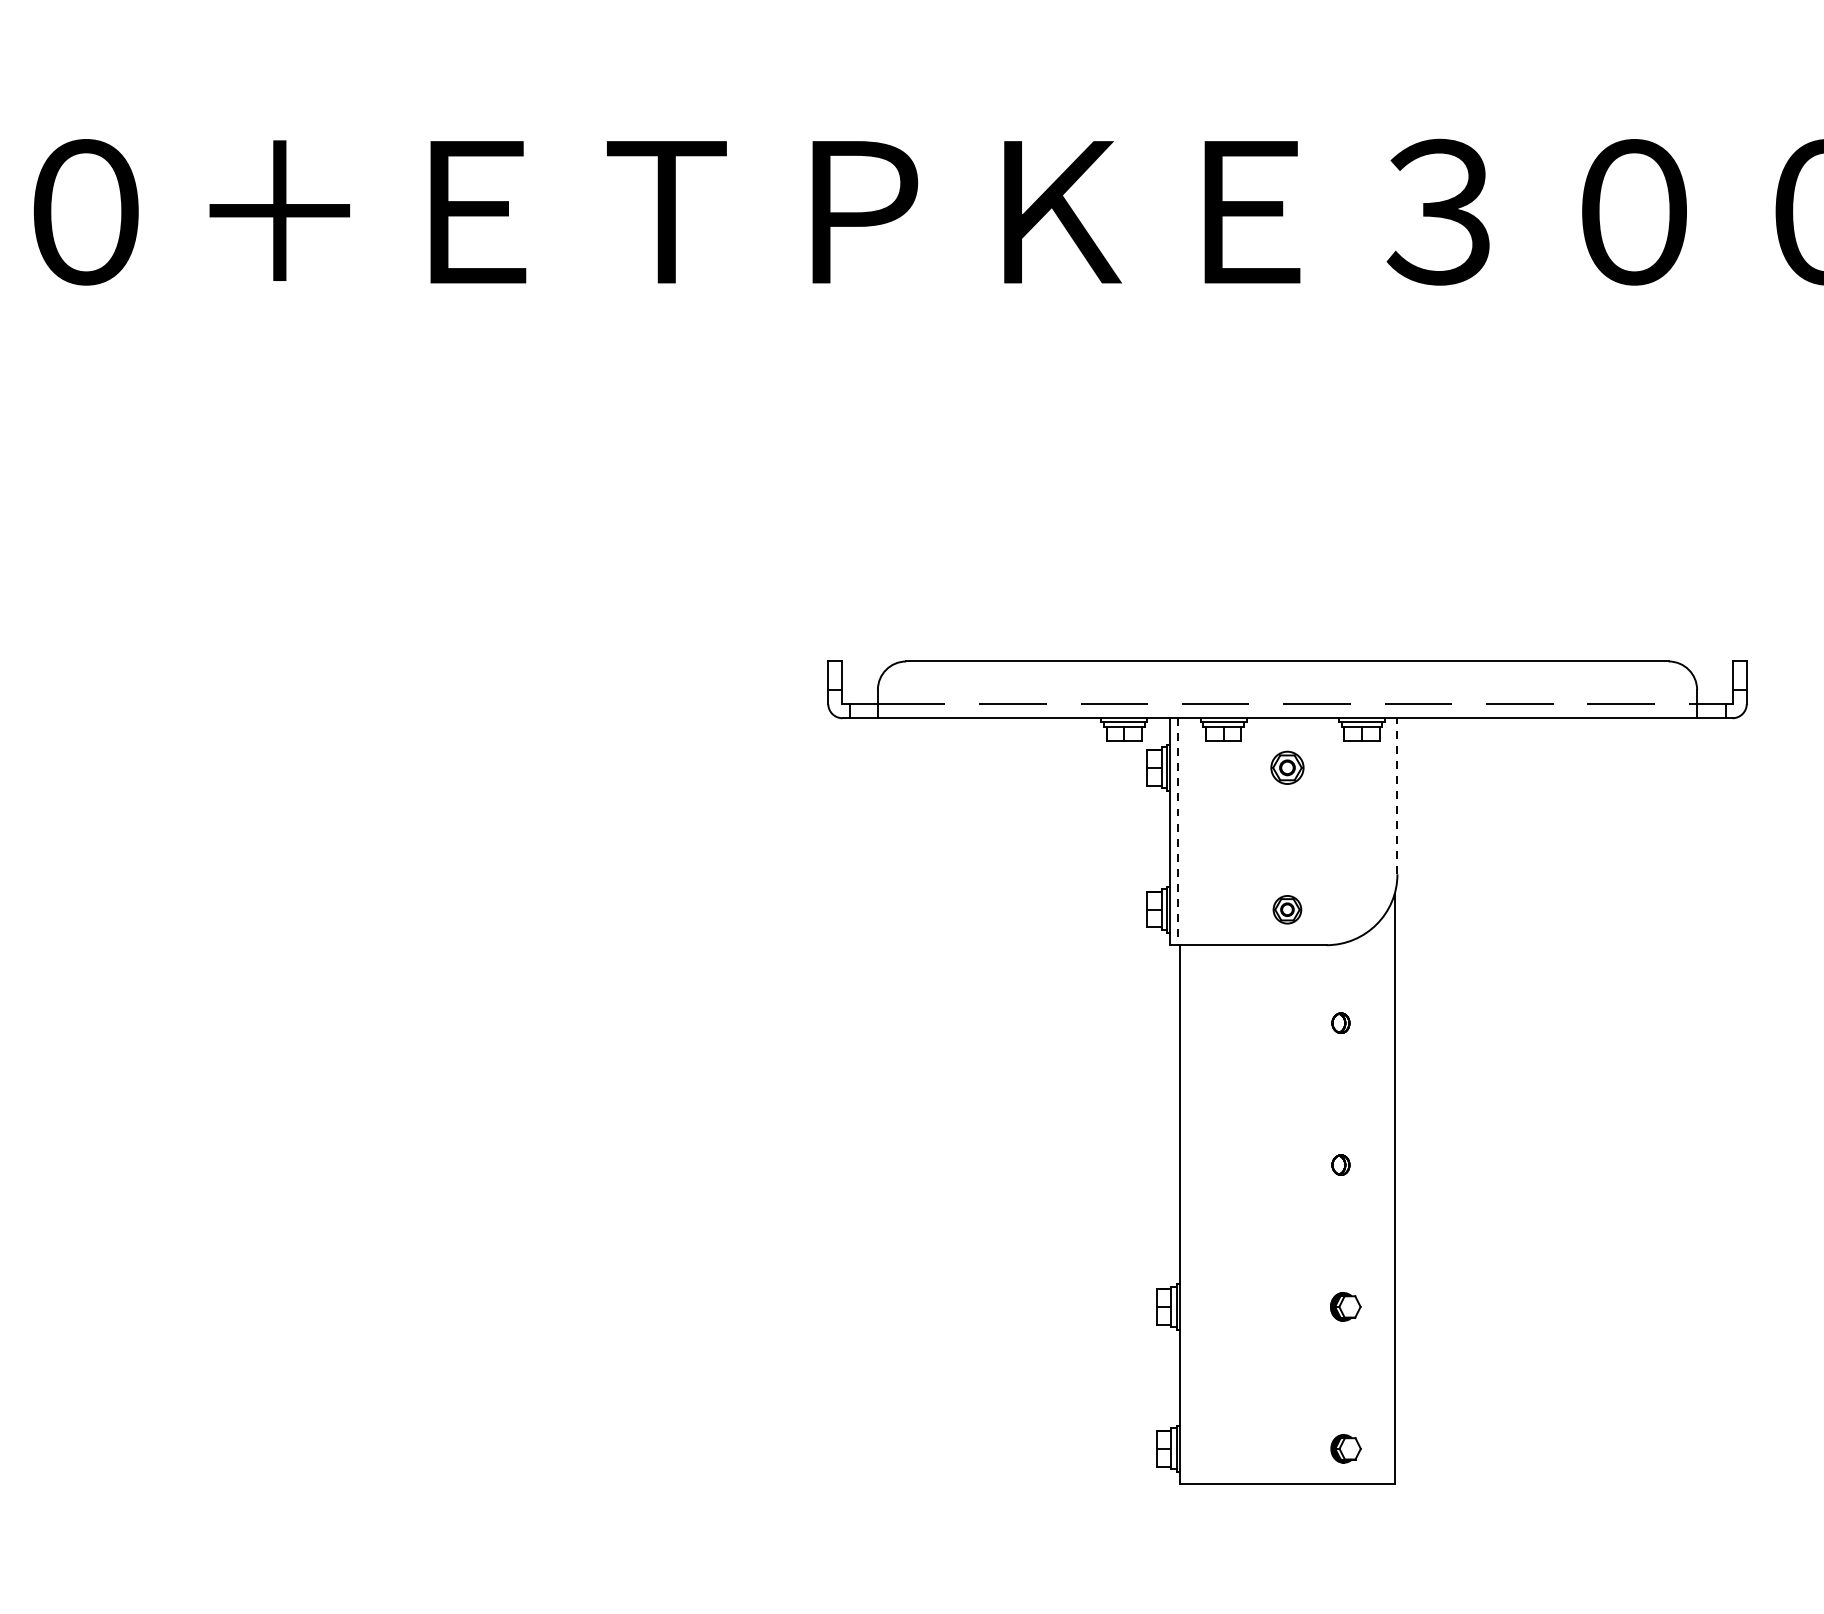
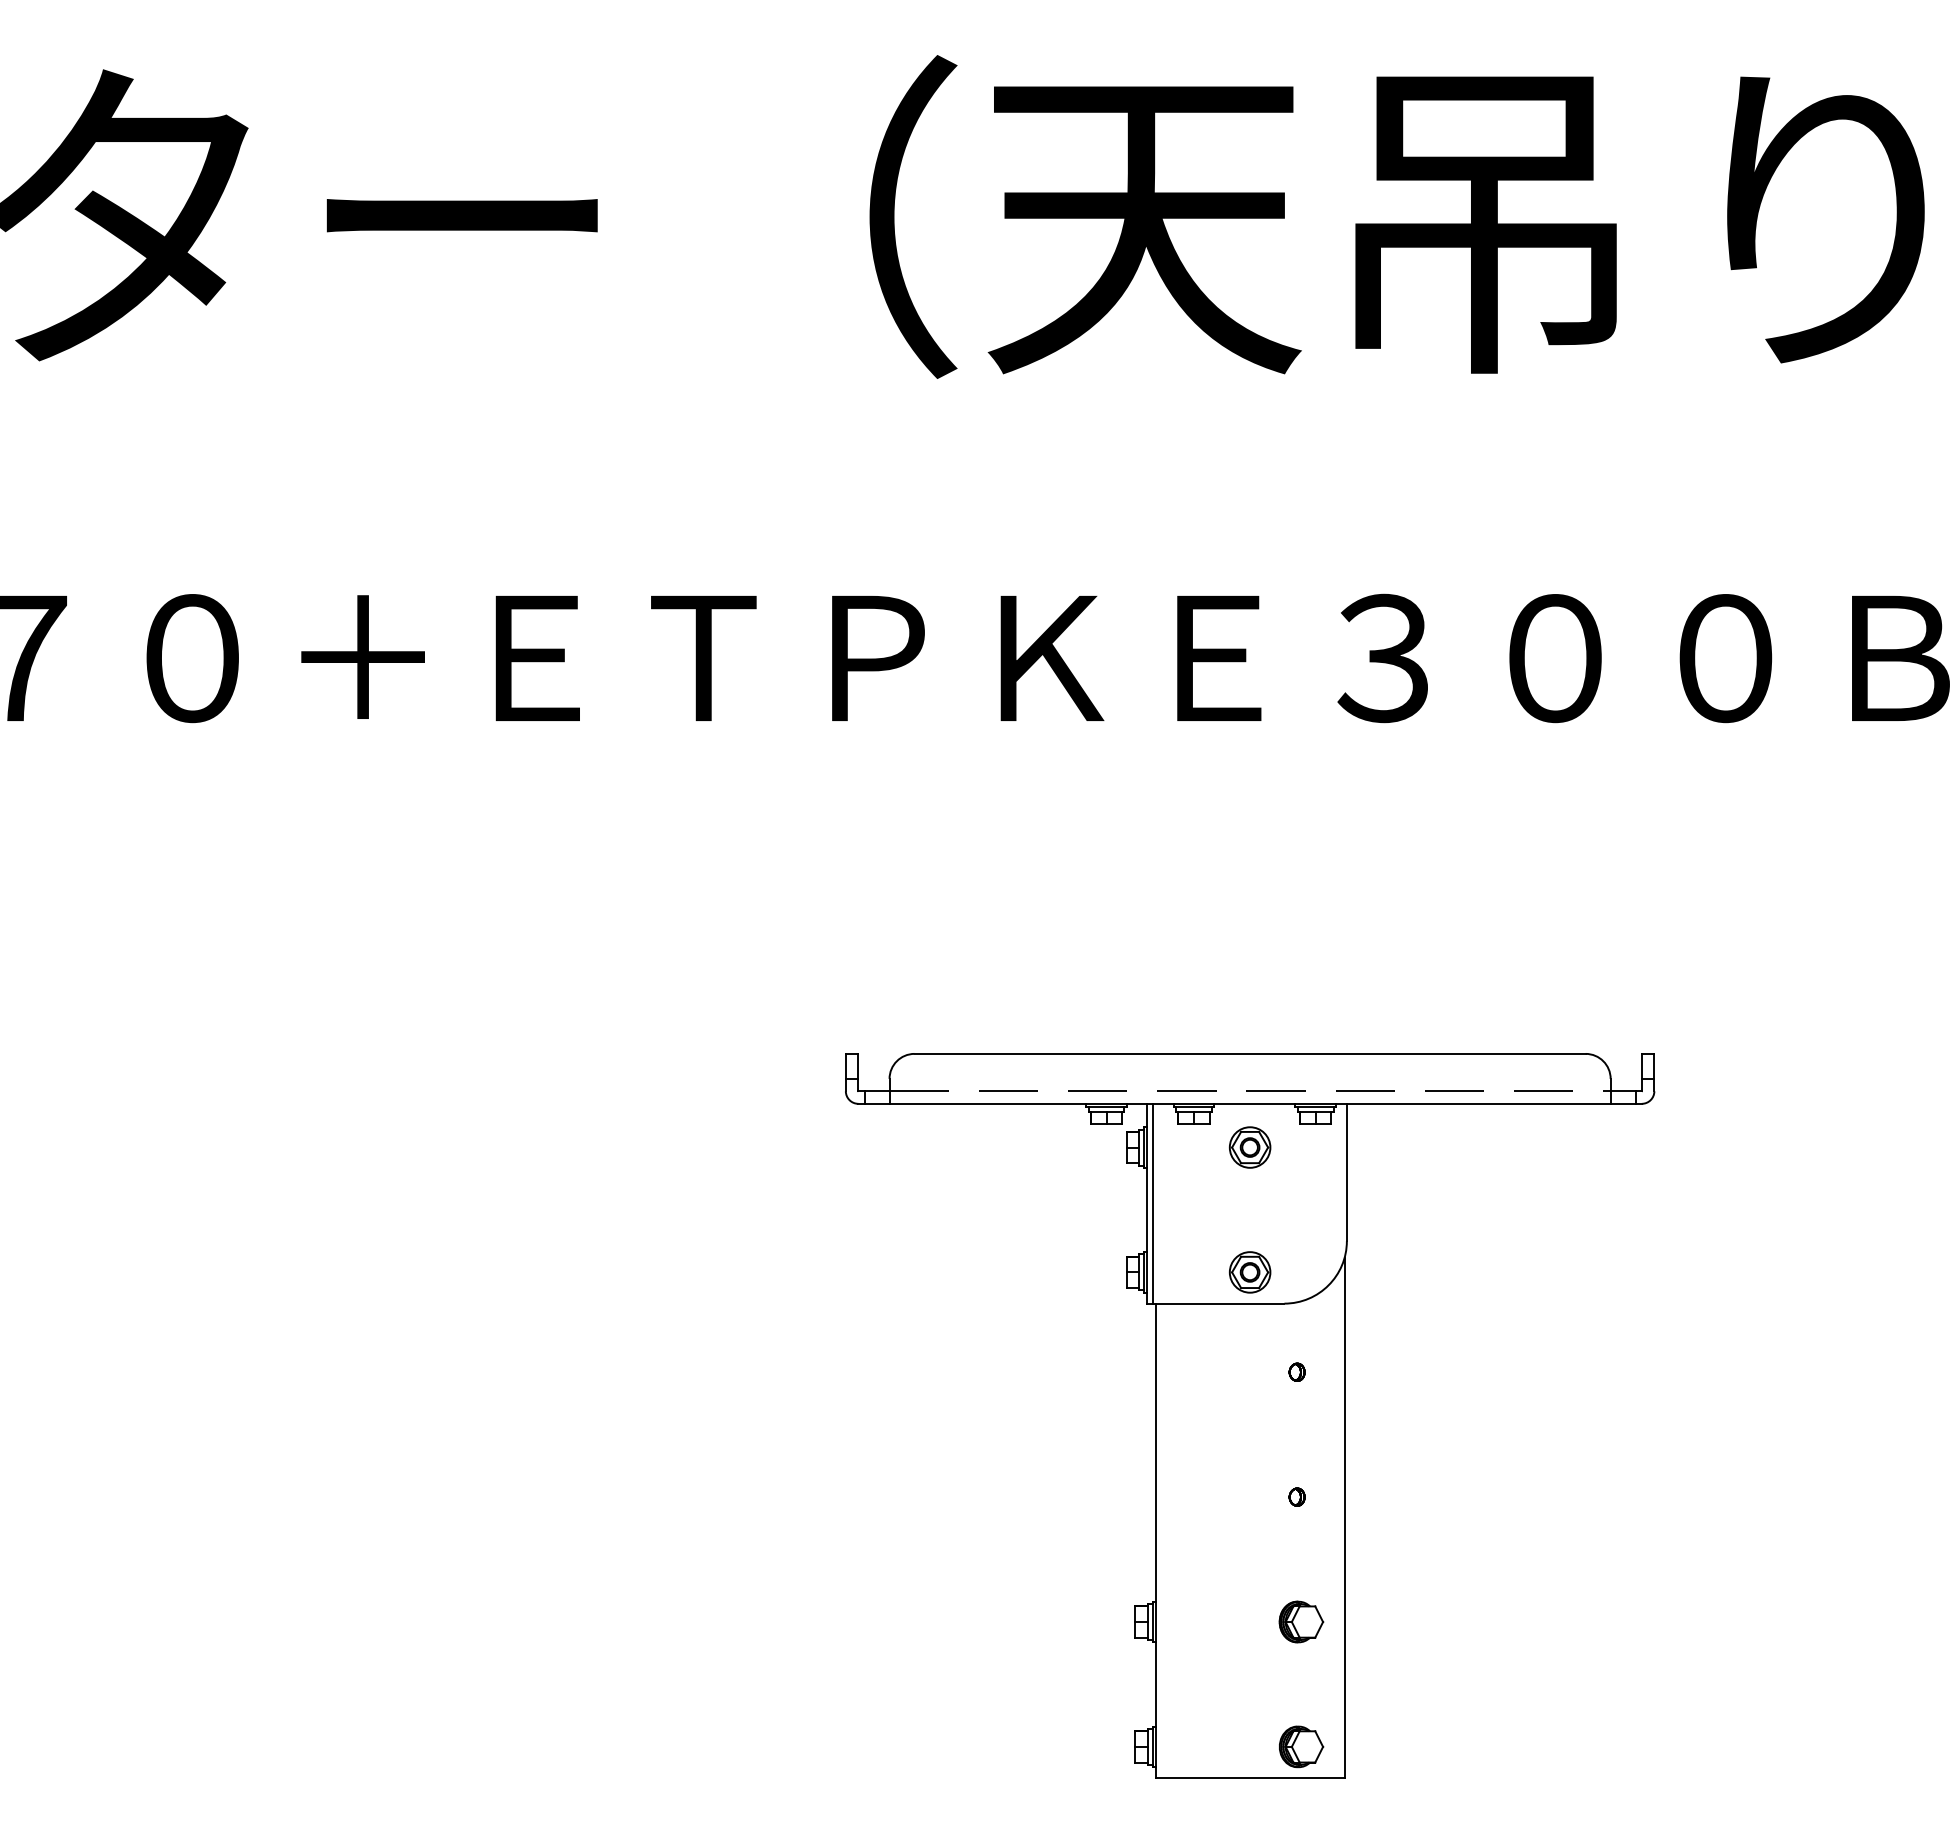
part: (1286, 767) -> (1249, 1147), size x1.43
line: (1397, 796) -> (1346, 1172), dashed -> solid
line: (1177, 831) -> (1153, 1203), dashed -> solid
part: (1286, 909) -> (1249, 1272), size x1.67
part: (1345, 1306) -> (1301, 1621), size x1.67
part: (1345, 1448) -> (1301, 1746), size x1.67

